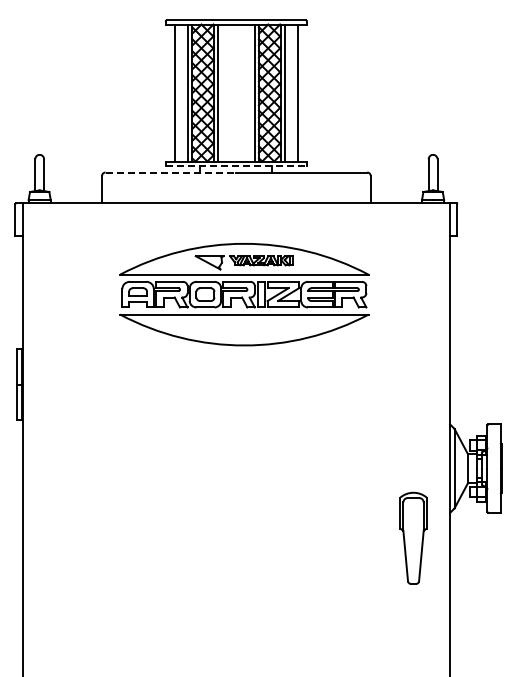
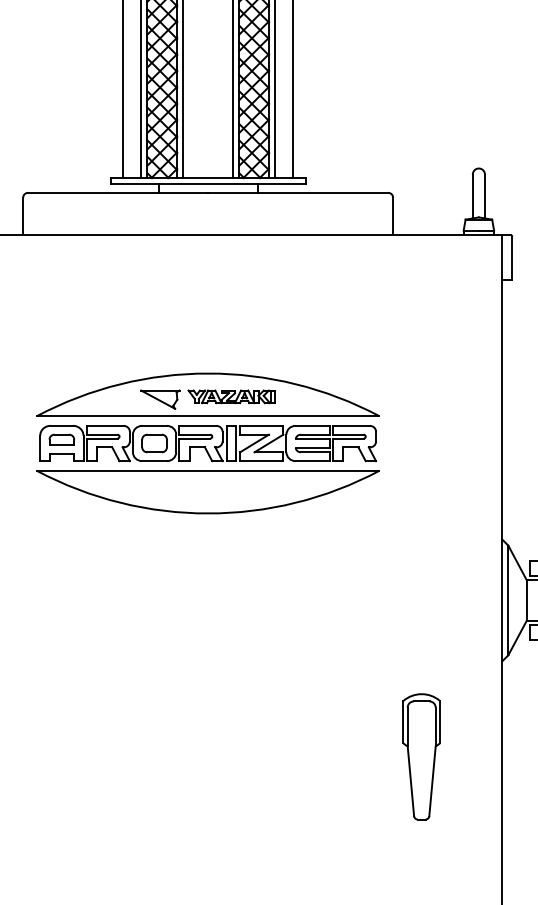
line: (236, 166) -> (208, 184), dashed -> solid
line: (171, 172) -> (118, 192), dashed -> solid
part: (244, 294) -> (208, 443), moved
part: (413, 537) -> (421, 755), moved

